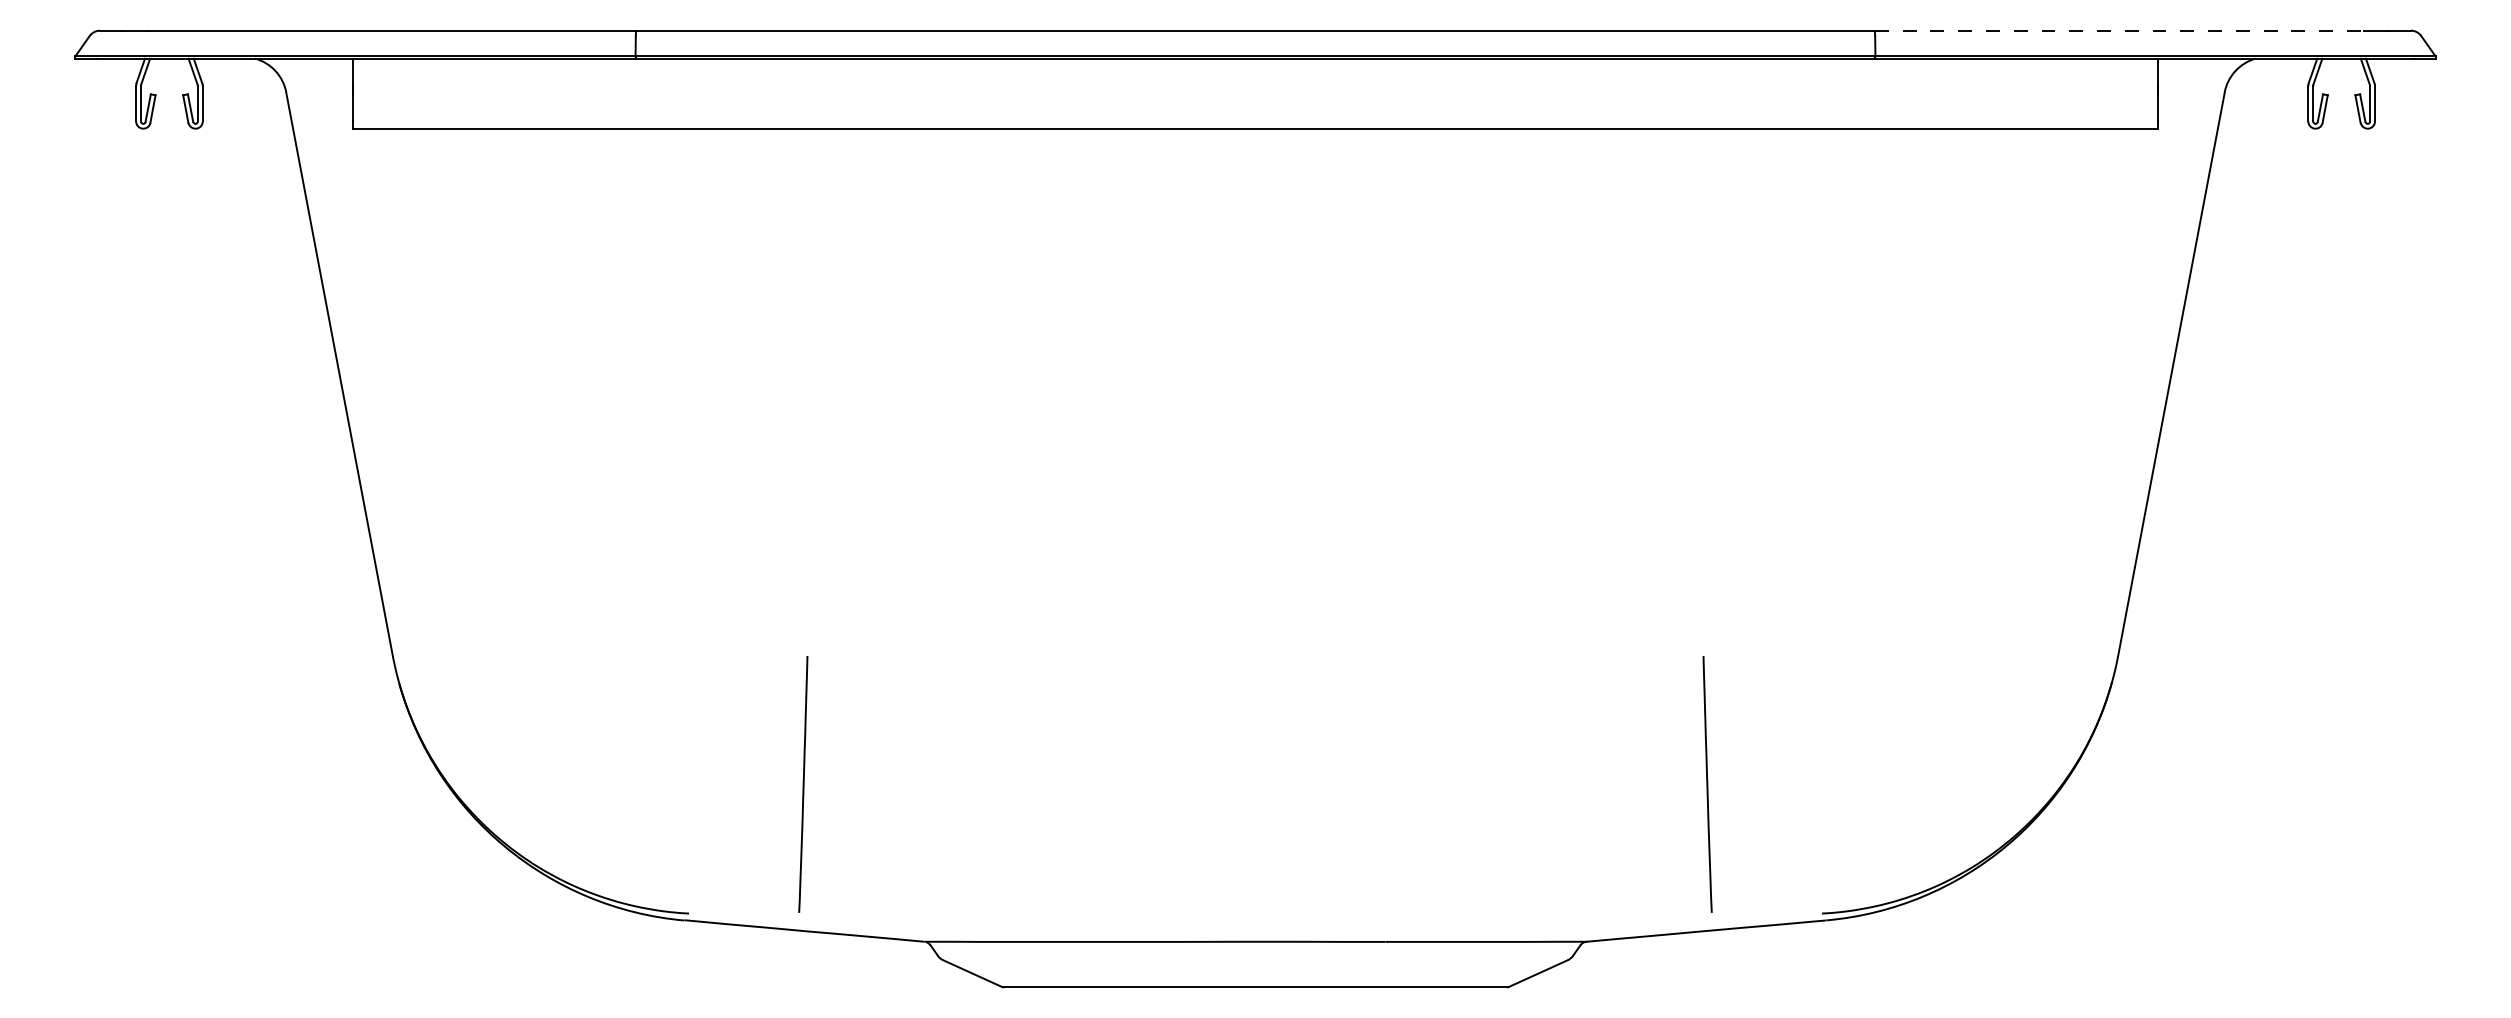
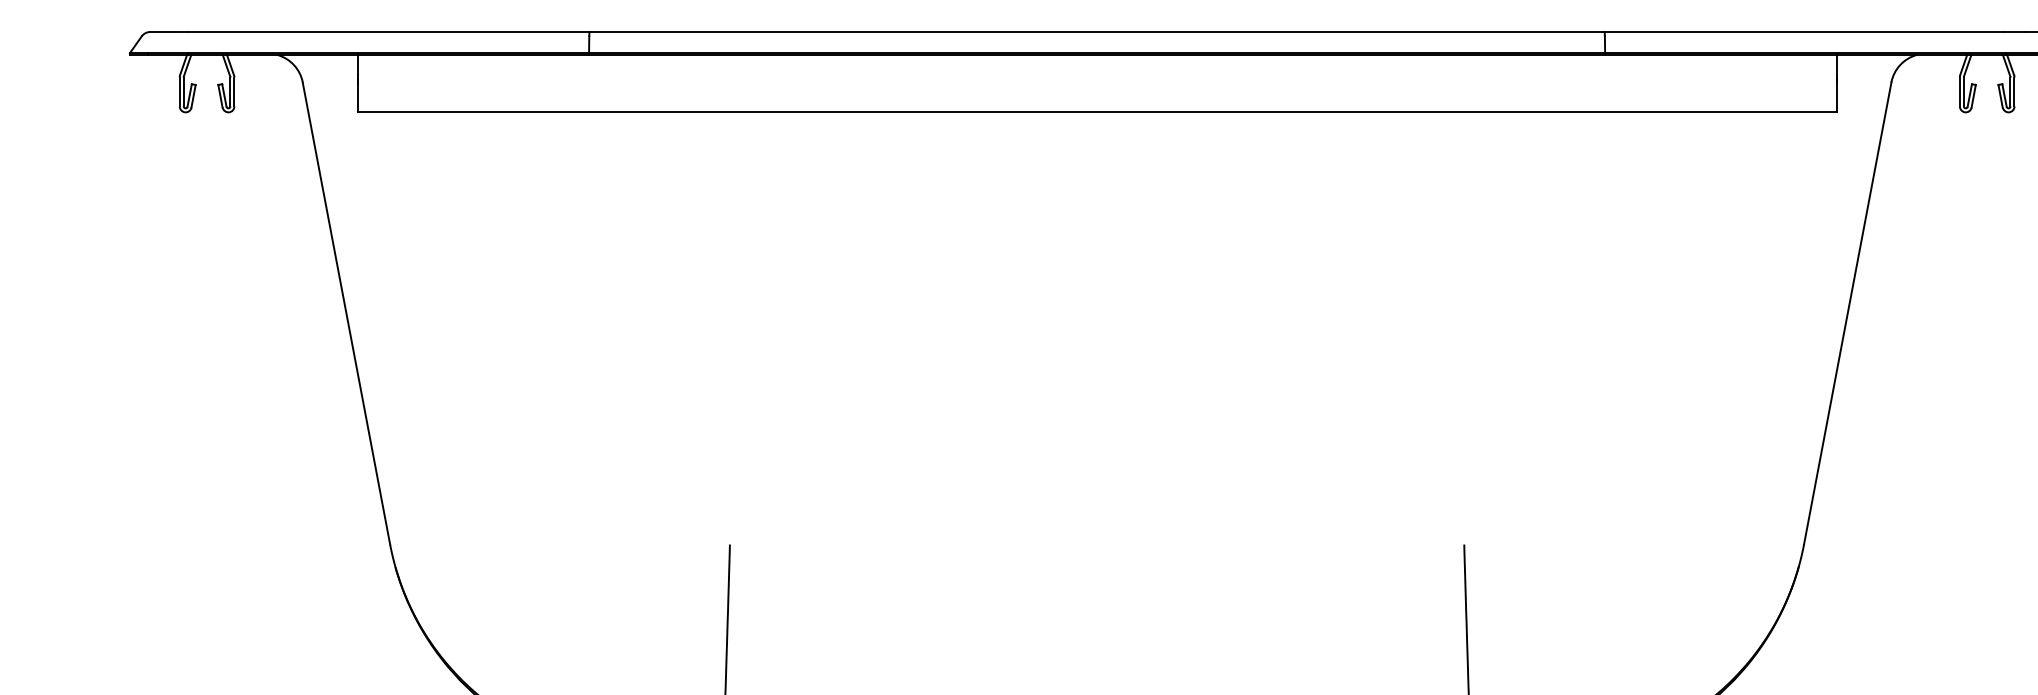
line: (2119, 30) -> (1805, 31), dashed -> solid

